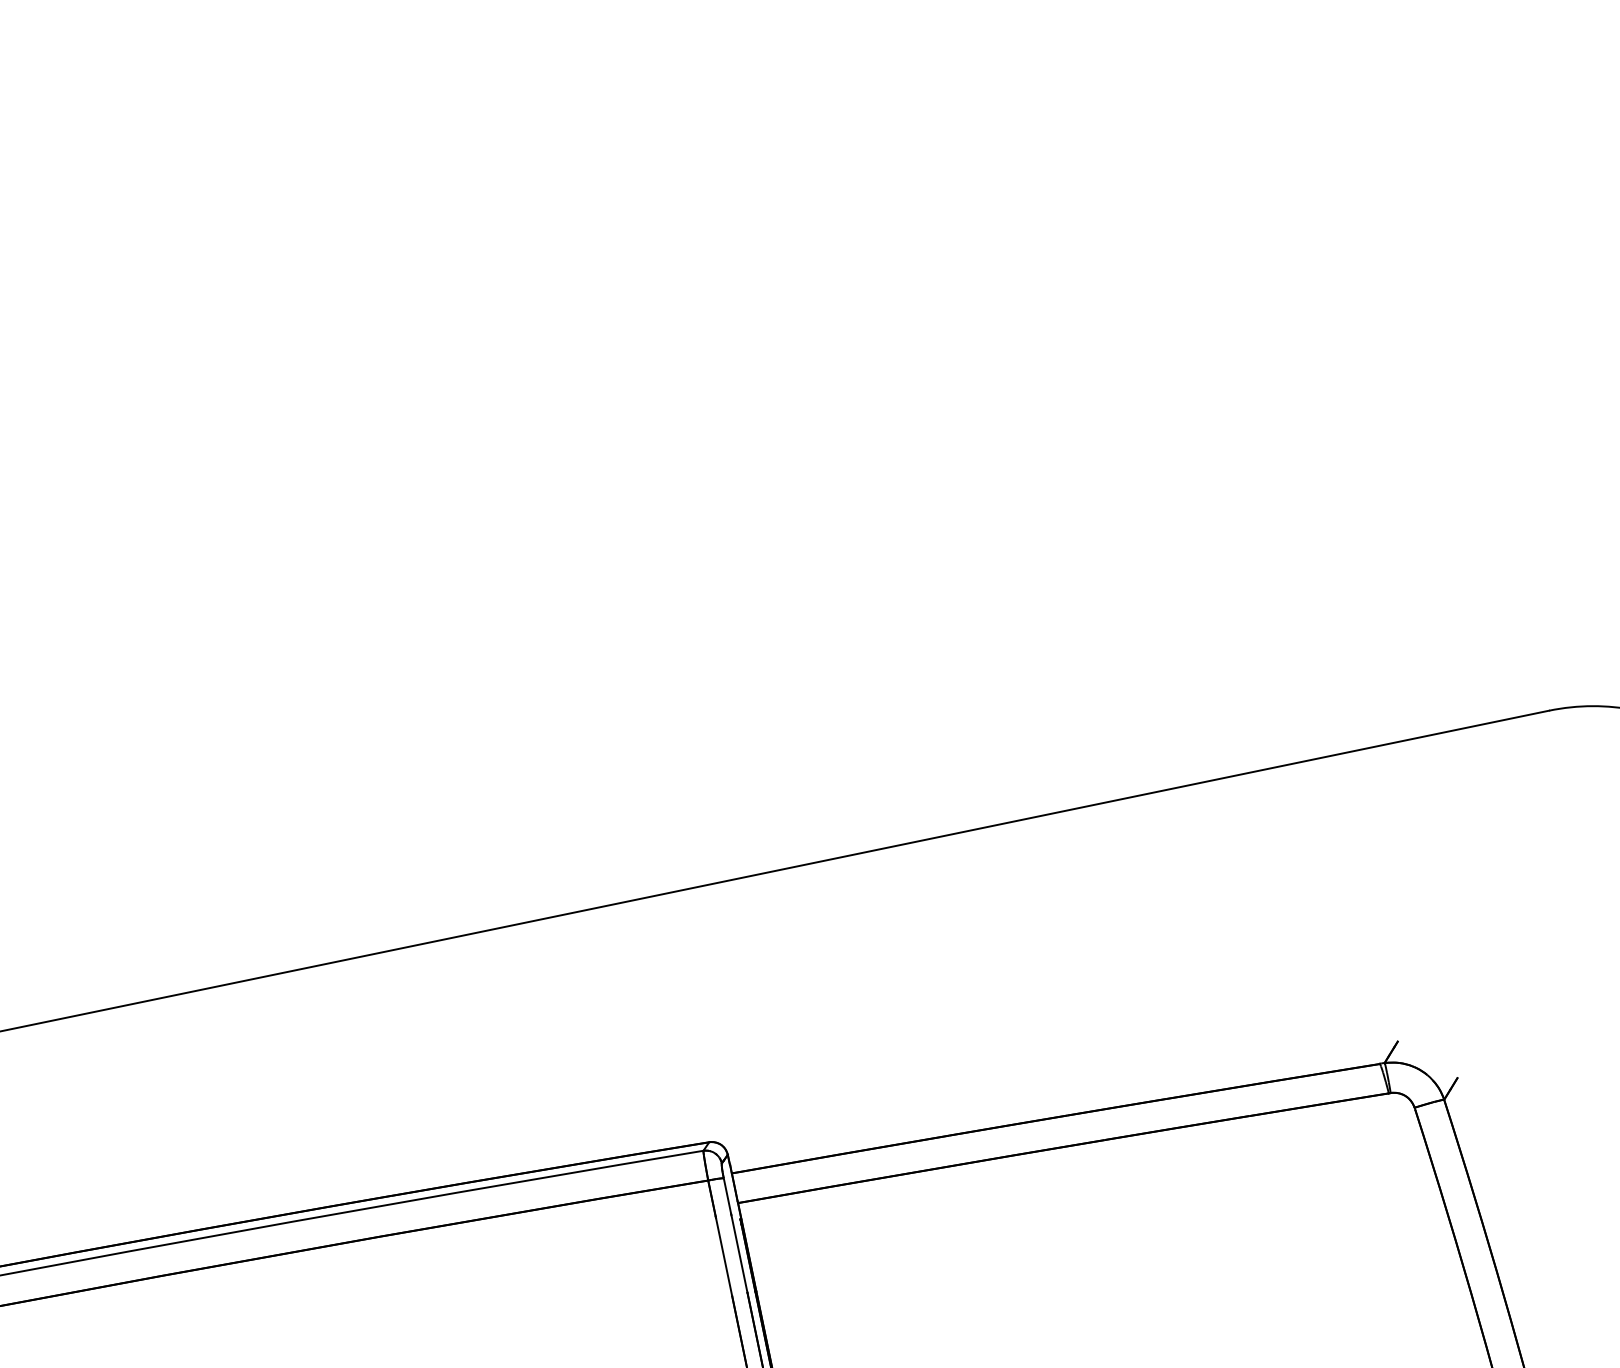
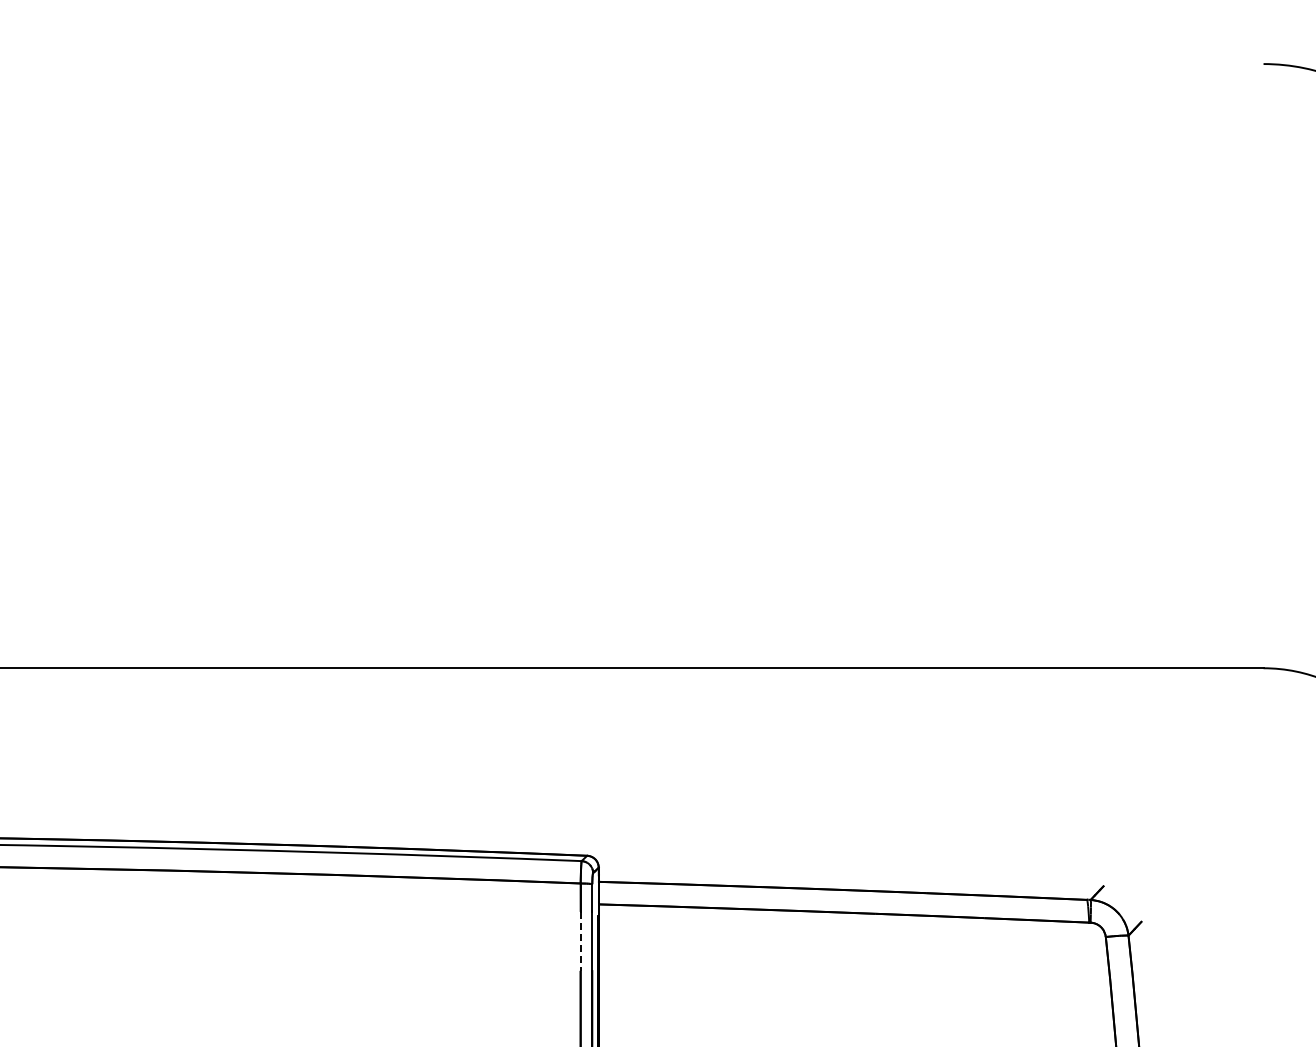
line: (723, 1257) -> (580, 941), solid -> dashed

